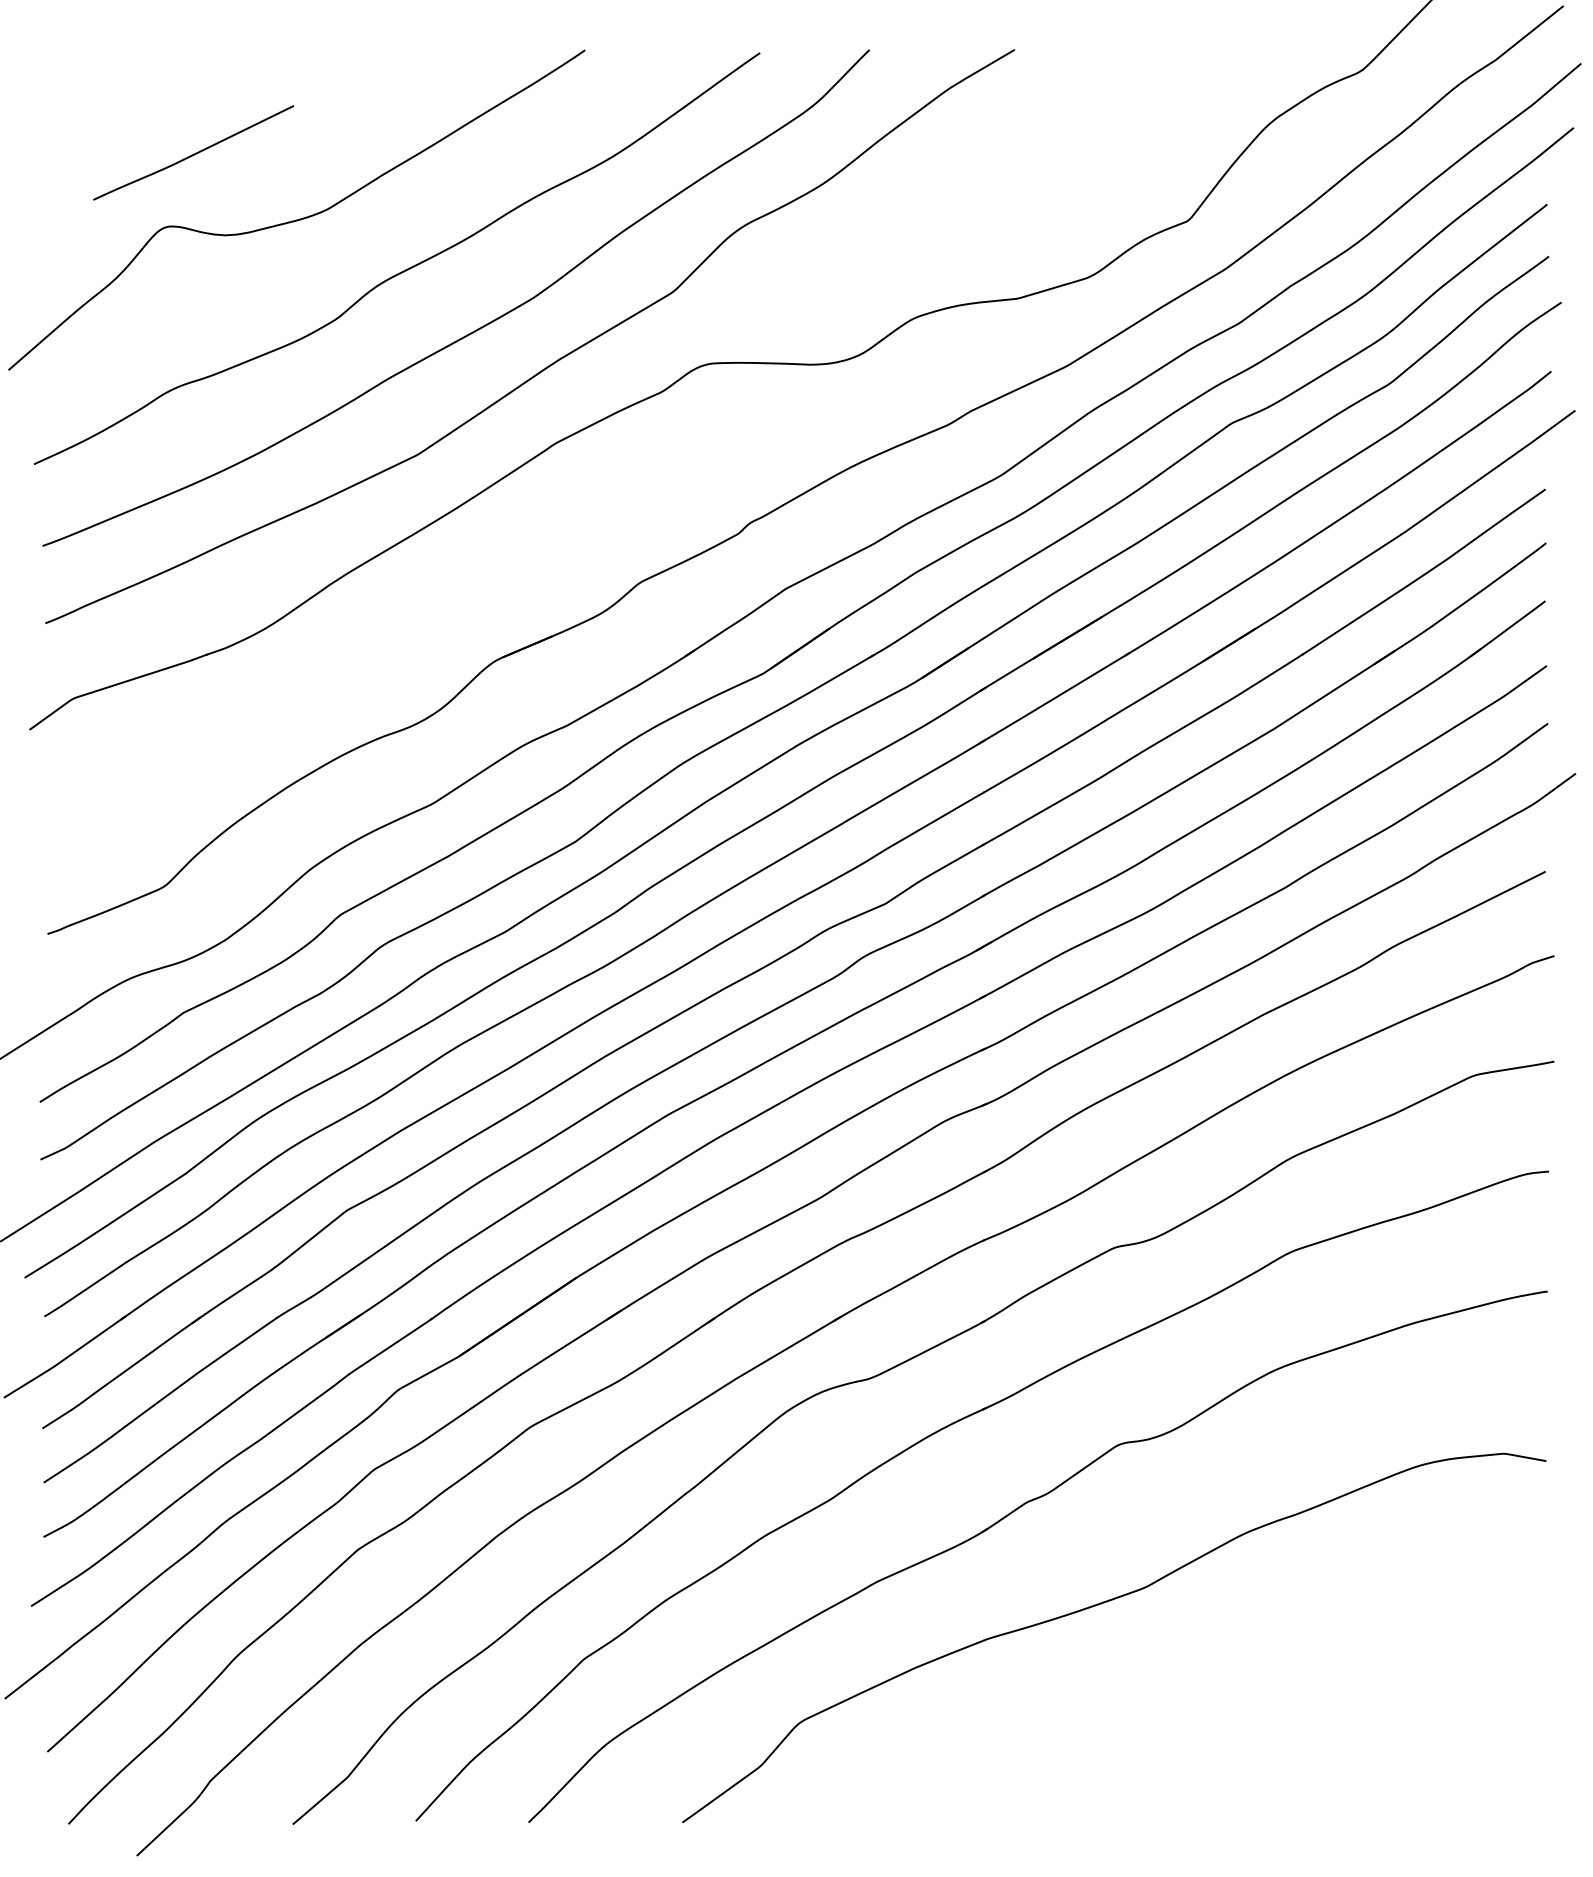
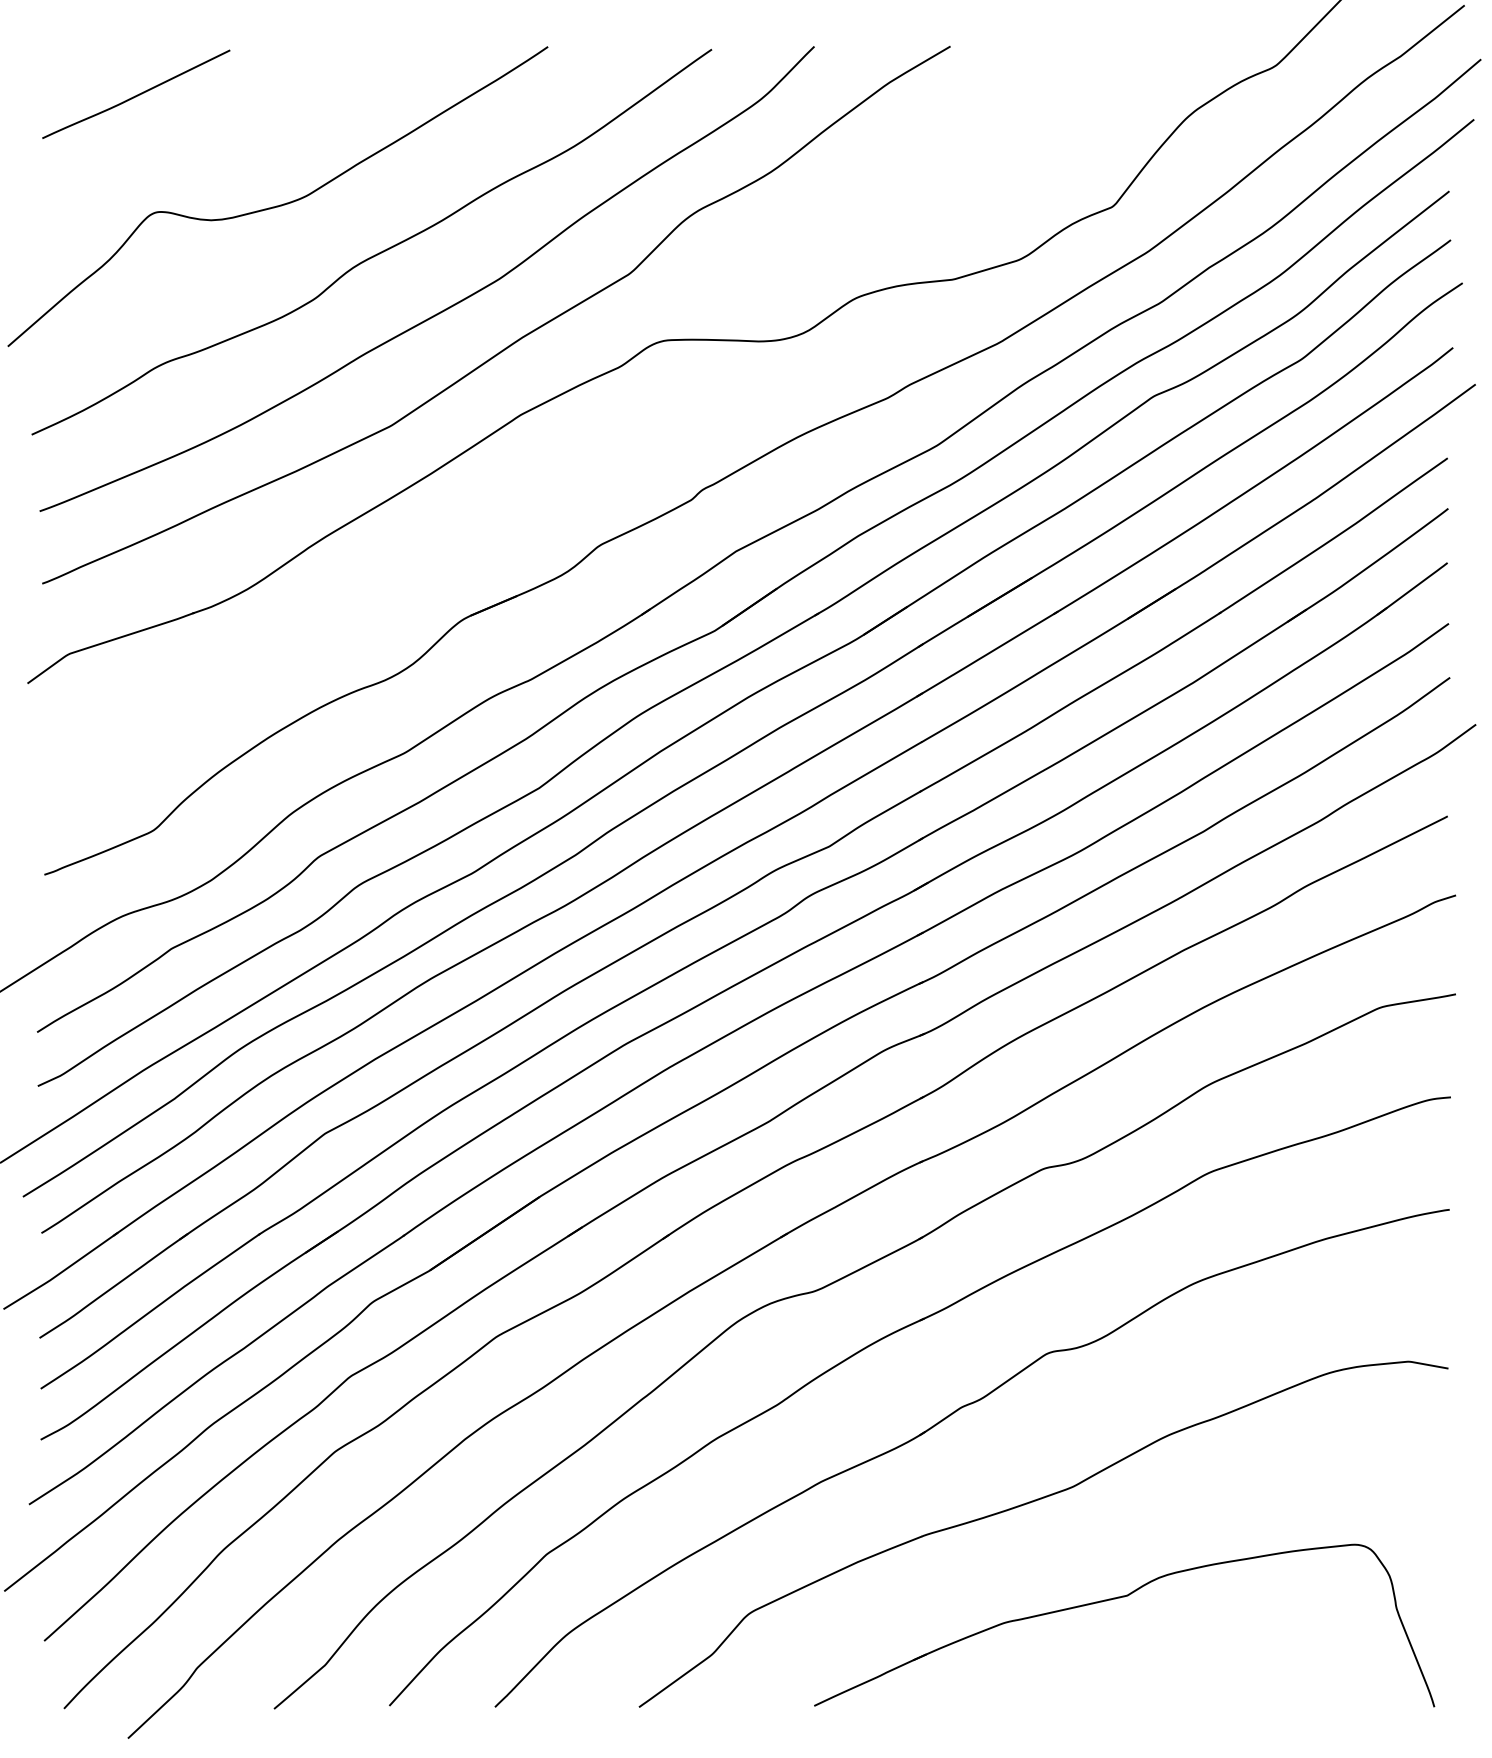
curve: (193, 153) -> (136, 94), moved
part: (1191, 1707) -> (1116, 1599), added

